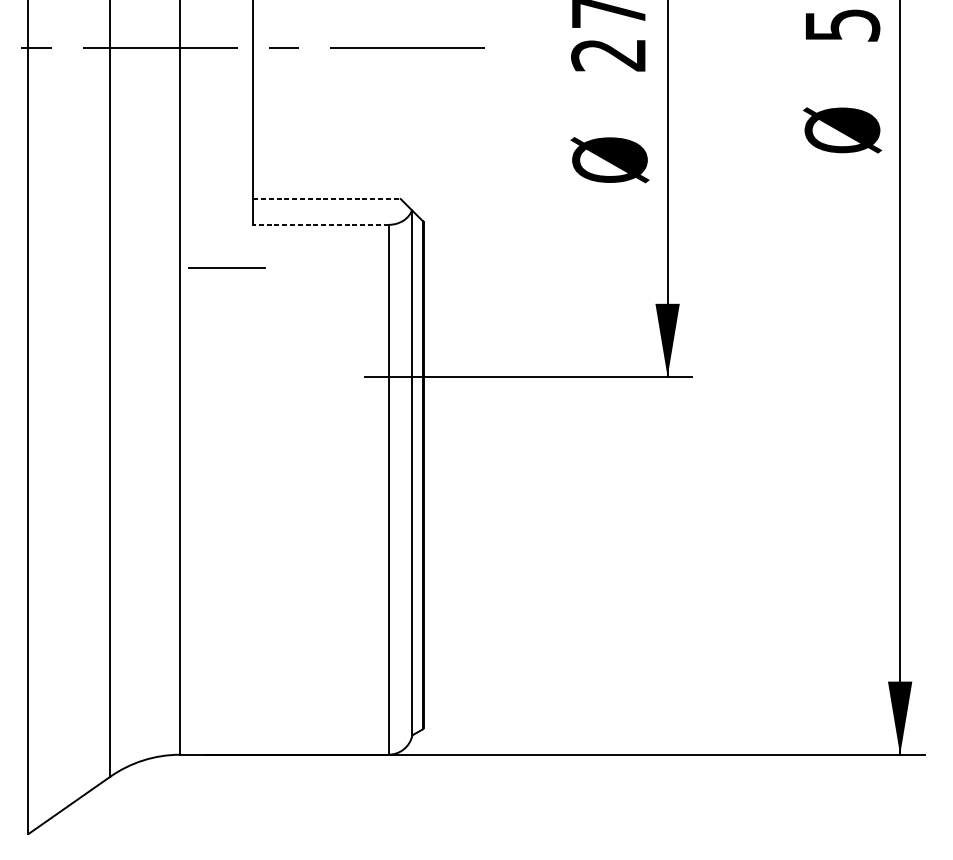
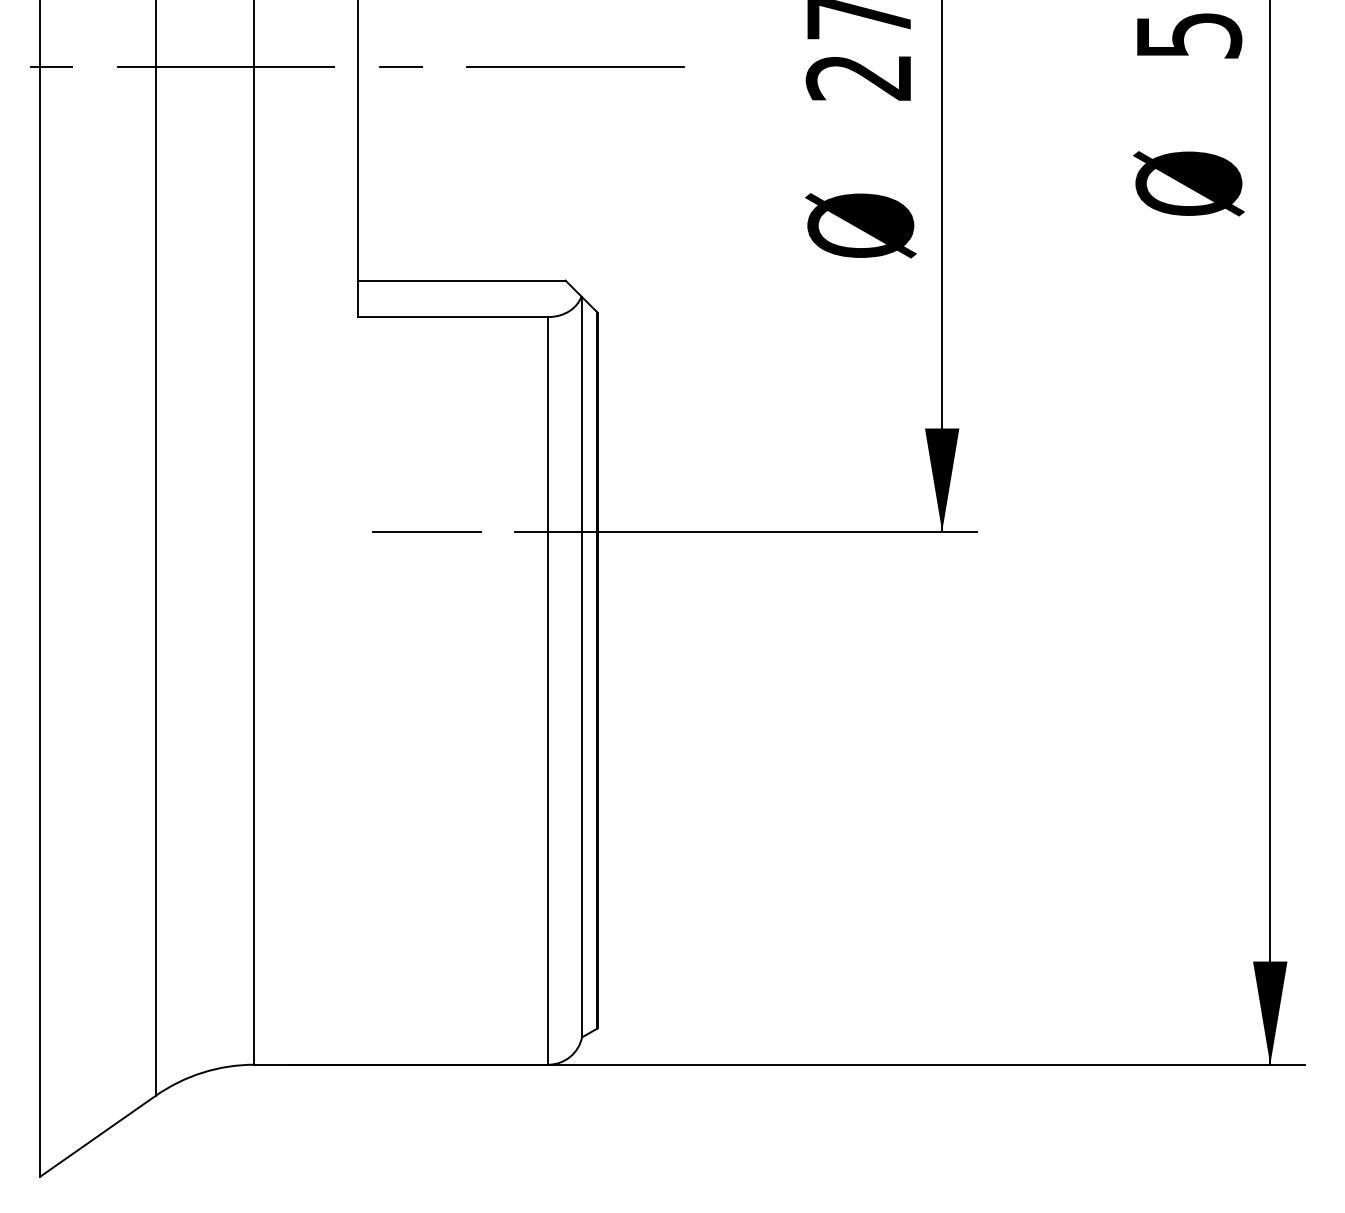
line: (327, 198) -> (462, 280), dashed -> solid
line: (320, 225) -> (452, 317), dashed -> solid
line: (227, 267) -> (426, 531), moved

